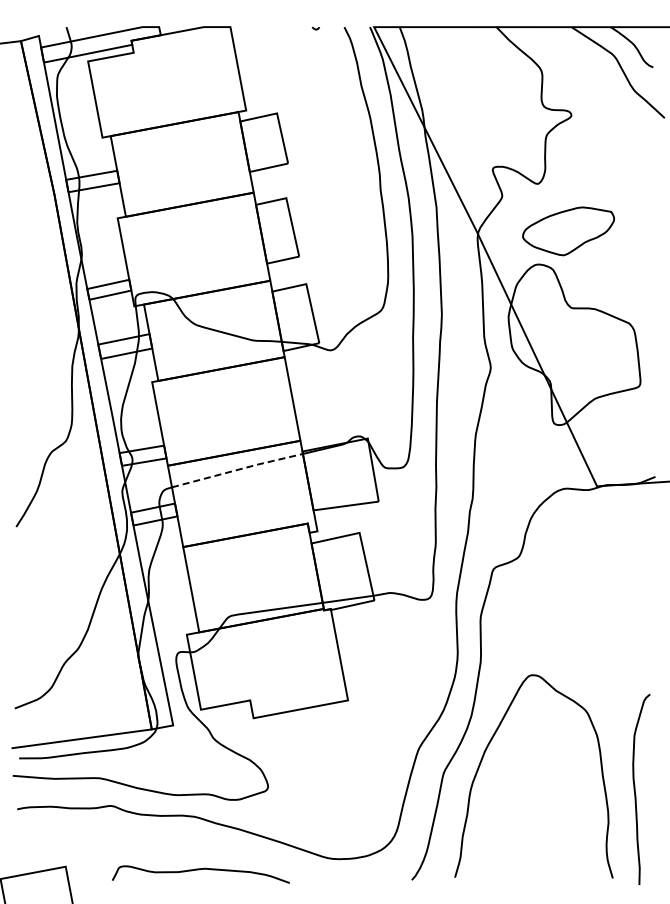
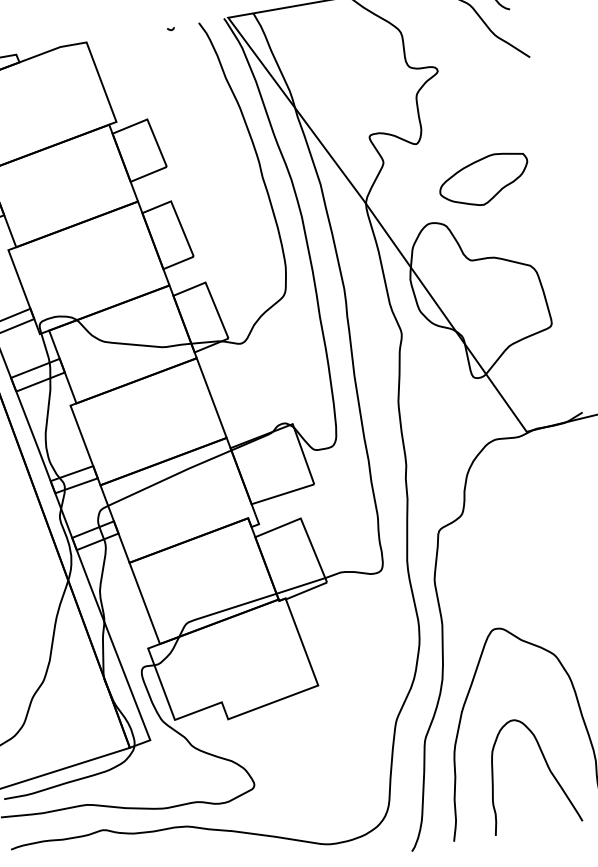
part: (568, 231) -> (484, 180), moved
line: (238, 469) -> (170, 476), dashed -> solid
curve: (558, 816) -> (545, 763), added

